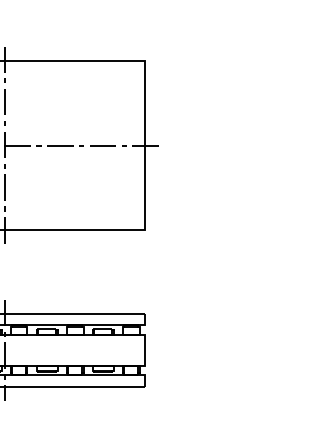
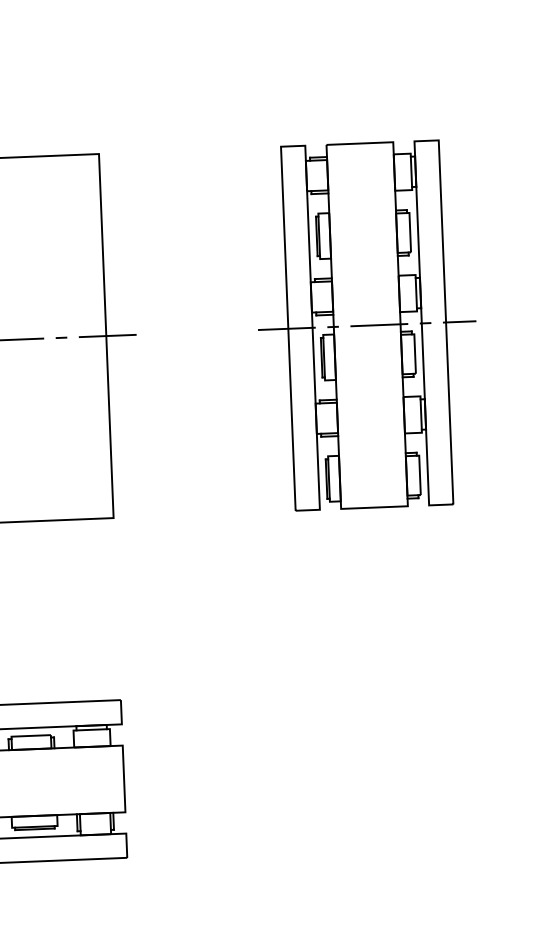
part: (265, 145) -> (366, 325), added

